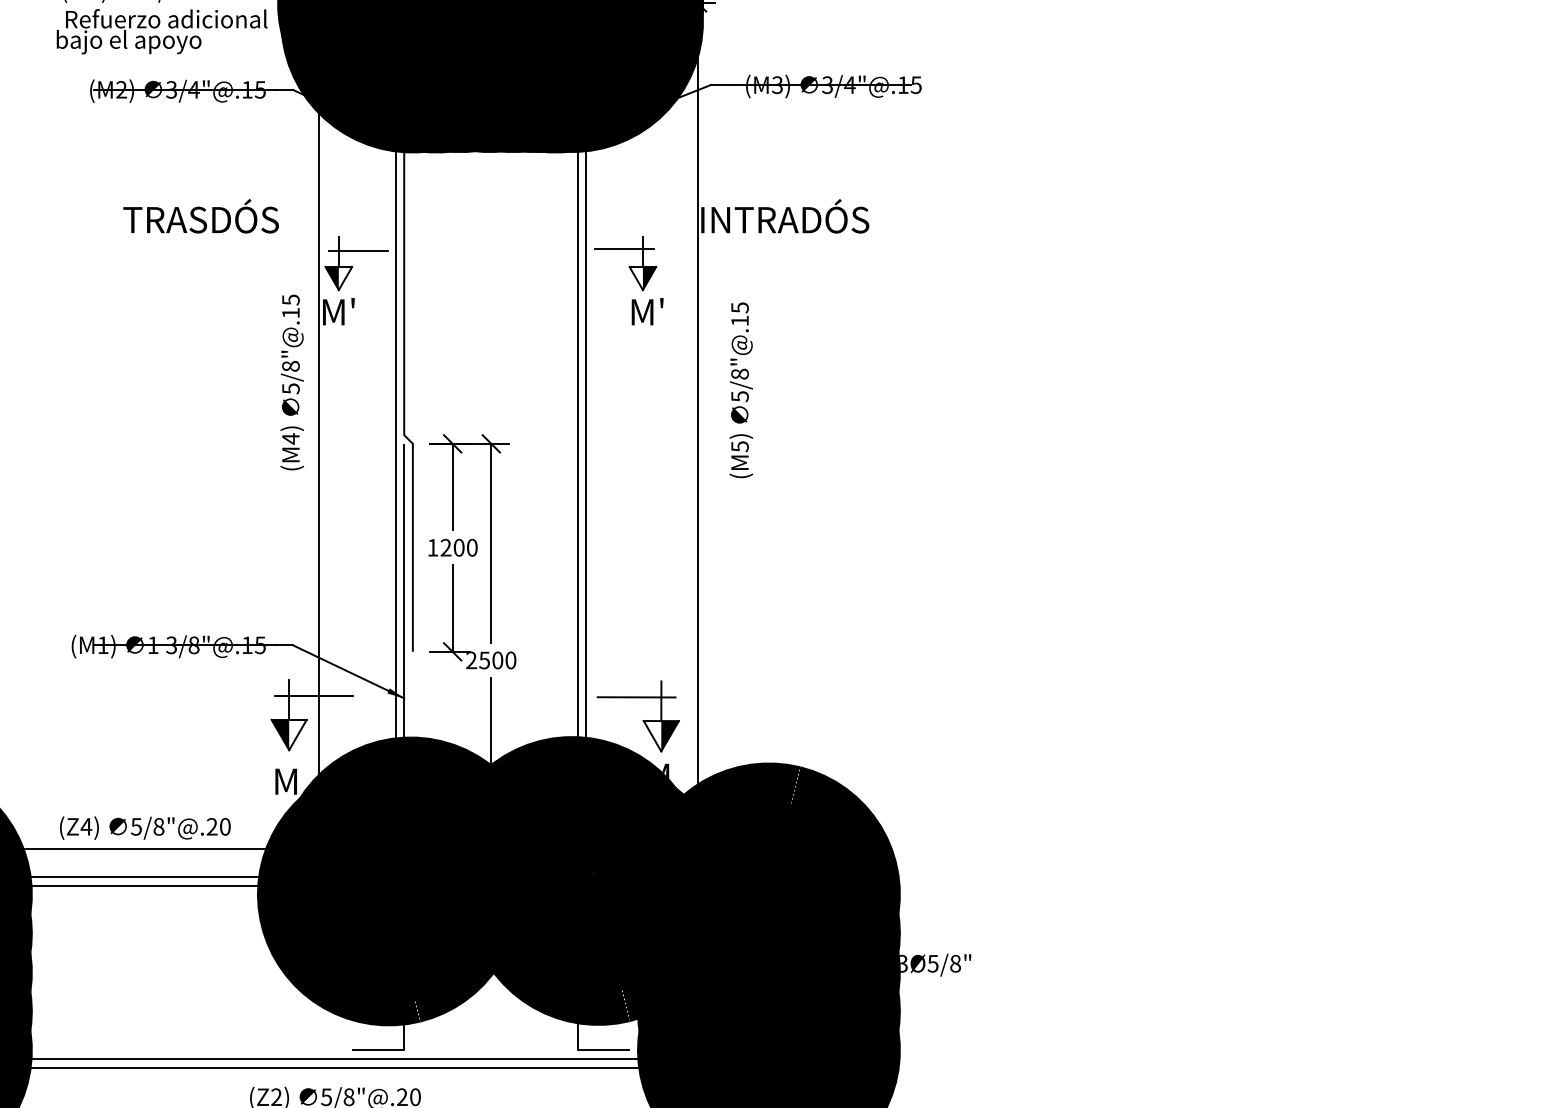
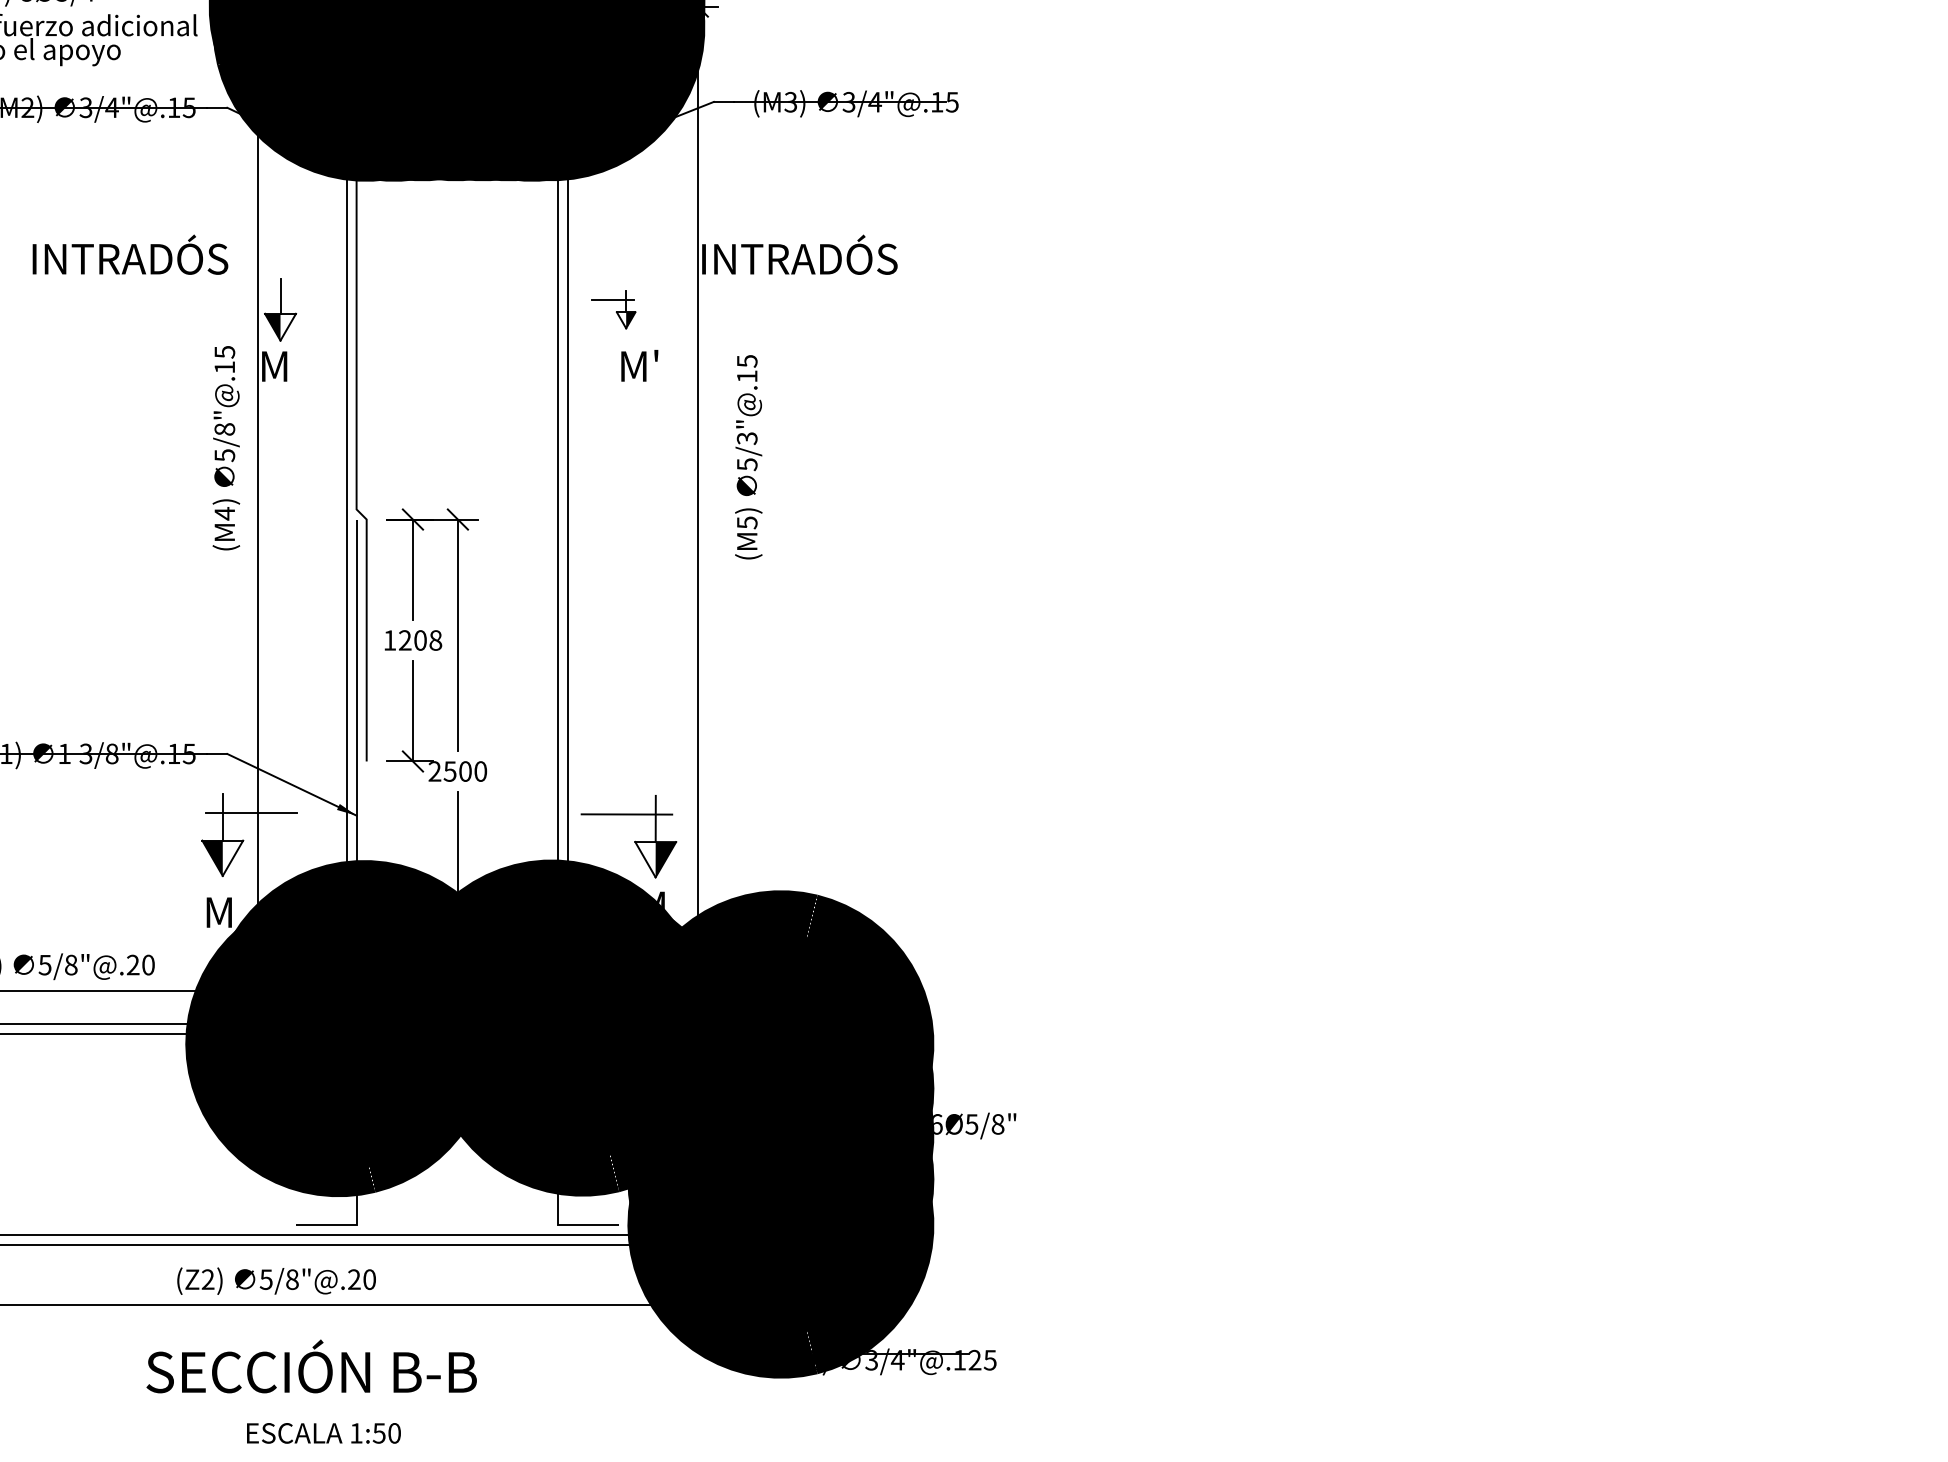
text: (208, 216) -> (128, 254), TRASDÓS -> INTRADÓS
line: (357, 251) -> (302, 295), removed
part: (625, 263) -> (613, 309), size x0.6
text: (352, 302) -> (296, 355), M' -> M
text: (740, 374) -> (747, 438), 5/8"@.15 -> 5/3"@.15
text: (472, 547) -> (435, 640), 1200 -> 1208
text: (903, 963) -> (937, 1124), 3Ø5/8" -> 6Ø5/8"

